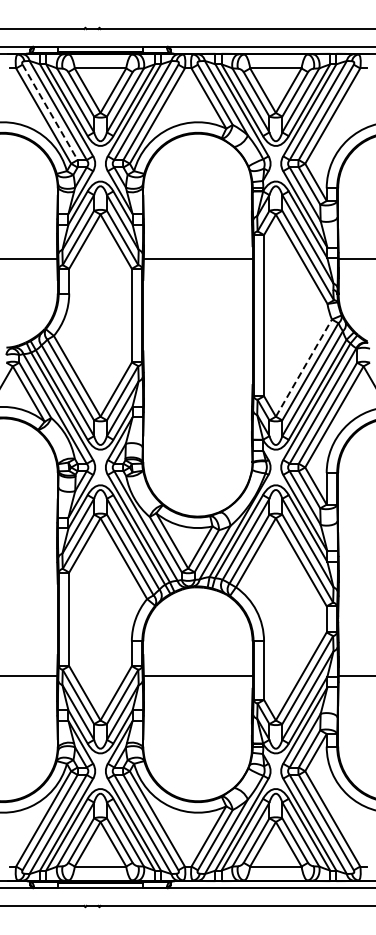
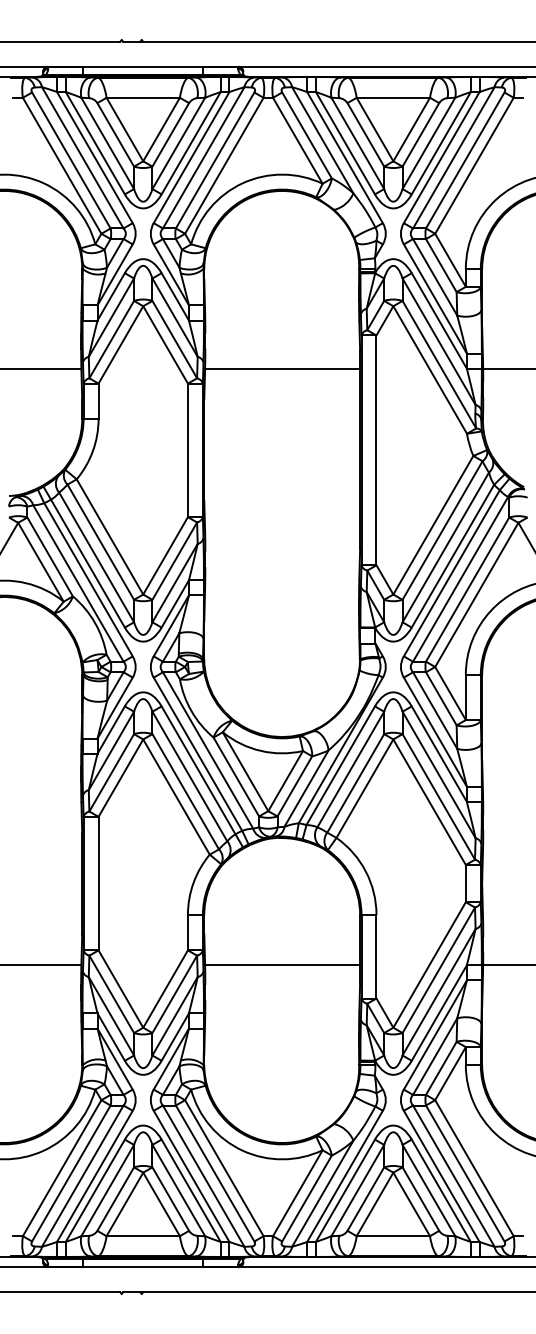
line: (50, 112) -> (71, 160), dashed -> solid
line: (304, 367) -> (434, 524), dashed -> solid

